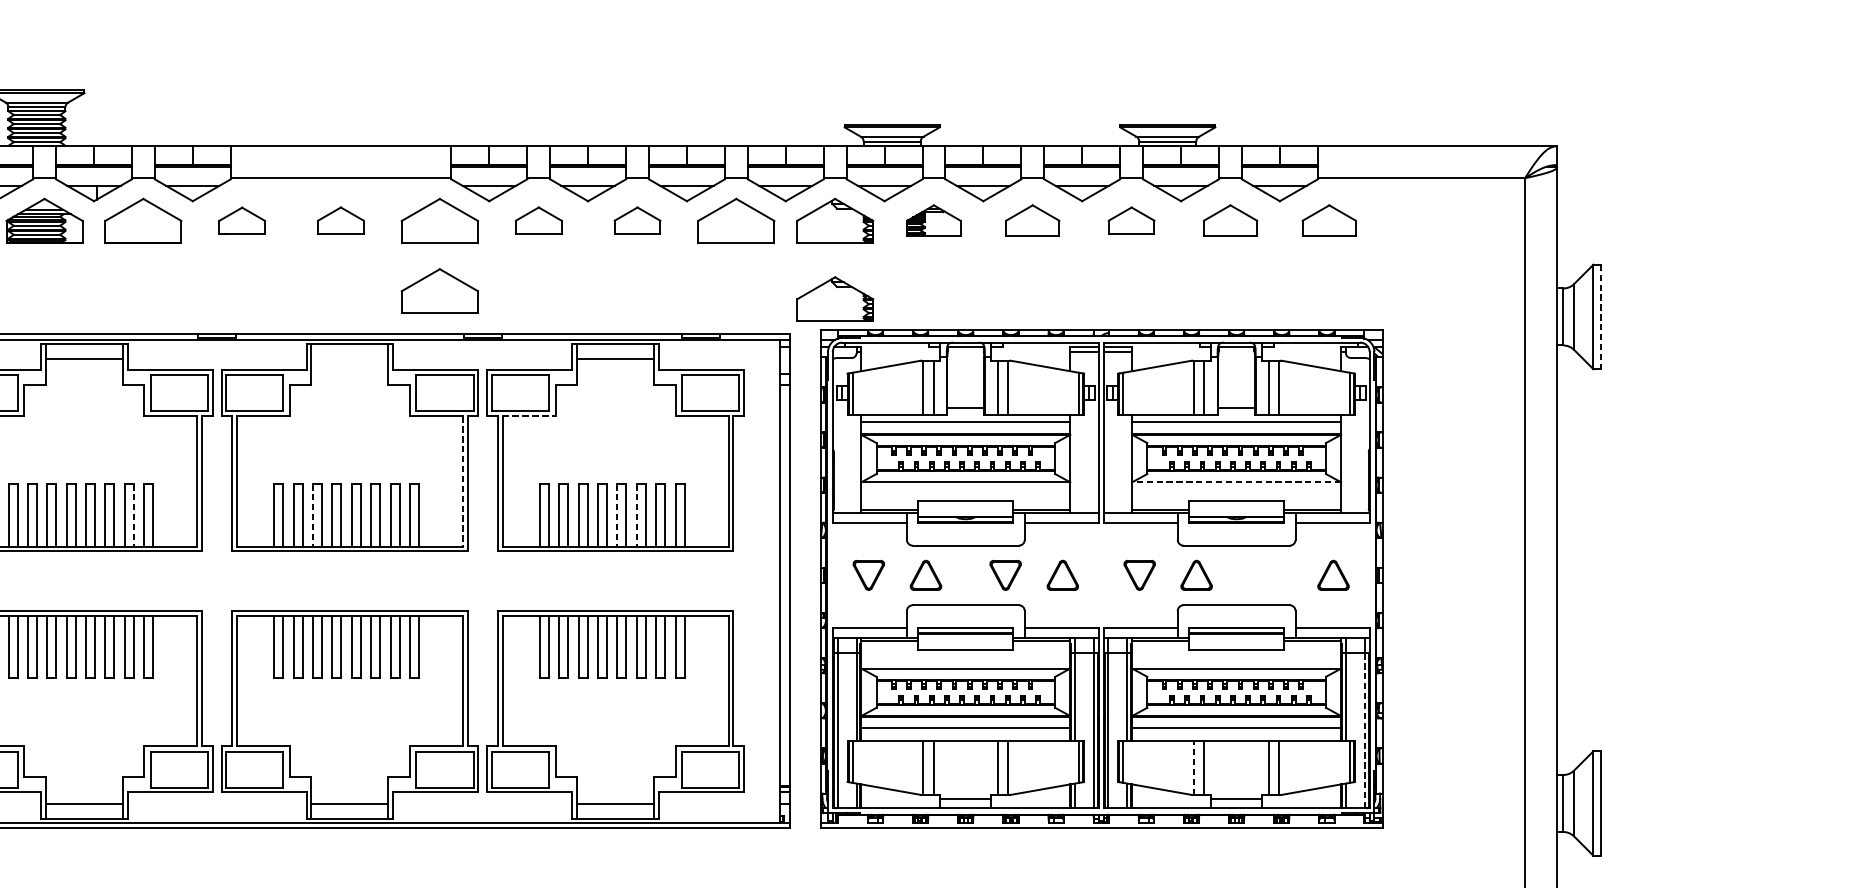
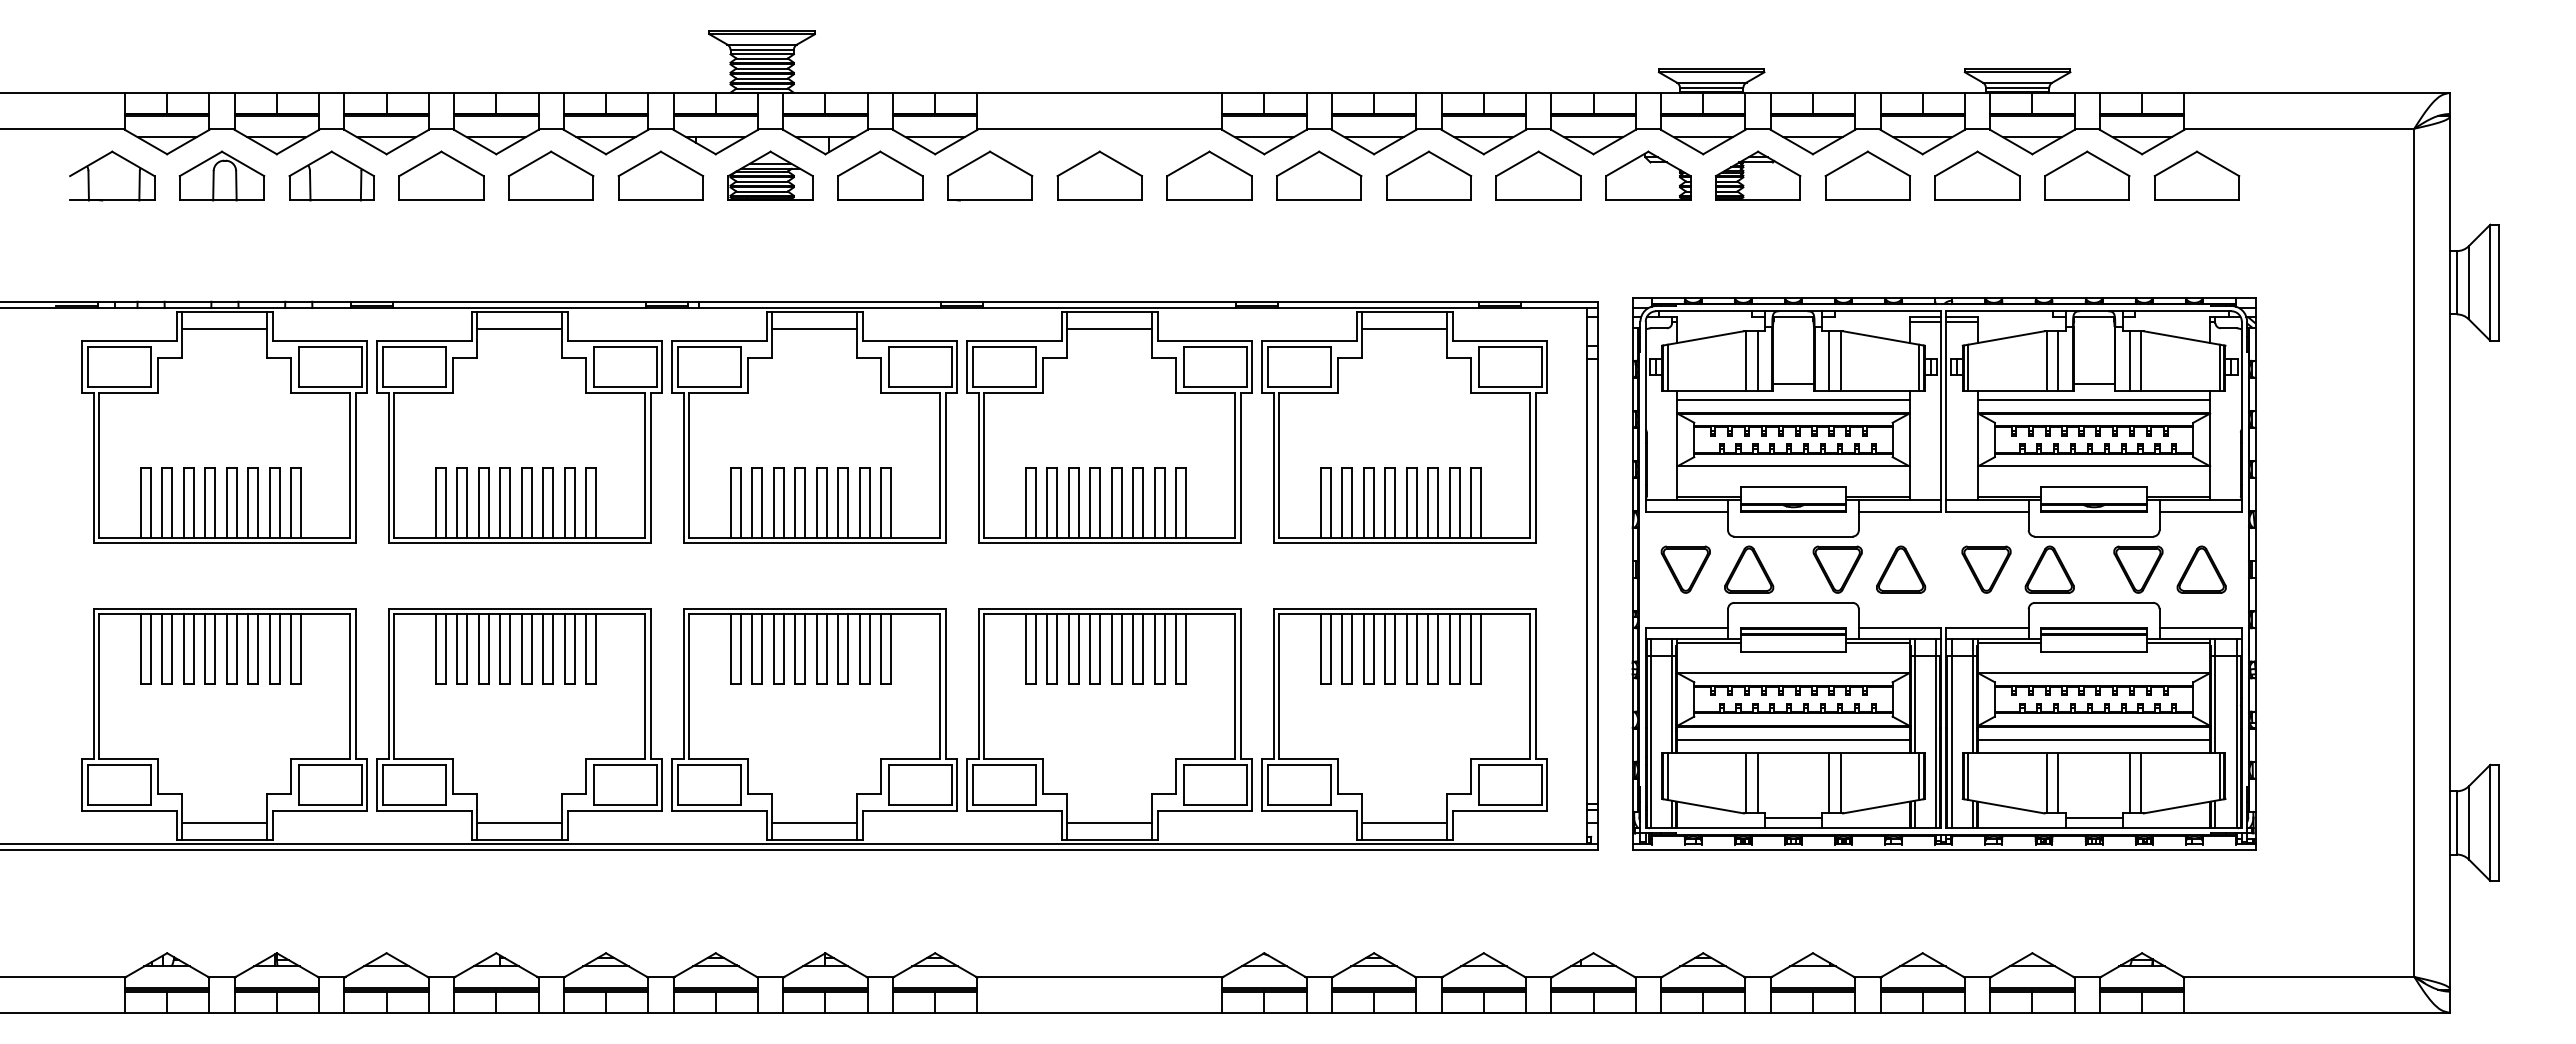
part: (241, 220) -> (989, 175), size x1.67
part: (340, 220) -> (1099, 175), size x1.67
part: (538, 220) -> (1319, 175), size x1.67
part: (637, 220) -> (1428, 175), size x1.67
part: (933, 220) -> (1757, 175), size x1.43
part: (1032, 220) -> (1867, 175), size x1.43
part: (1131, 220) -> (1977, 175), size x1.67
part: (1230, 220) -> (2087, 175), size x1.43
part: (1328, 220) -> (2196, 175), size x1.43
part: (439, 290) -> (1209, 253), removed
part: (835, 298) -> (1648, 262), removed
line: (1600, 317) -> (2498, 283), dashed -> solid
line: (349, 359) -> (1109, 329), added
line: (529, 416) -> (1308, 393), dashed -> solid
line: (463, 481) -> (1235, 465), dashed -> solid
line: (1236, 482) -> (2093, 466), dashed -> solid
line: (133, 515) -> (869, 503), dashed -> solid
line: (312, 515) -> (1068, 503), dashed -> solid
line: (617, 515) -> (1406, 503), dashed -> solid
line: (637, 515) -> (1428, 503), dashed -> solid
part: (868, 575) -> (1685, 569), size x1.43
part: (926, 575) -> (1749, 569), size x1.43
part: (1005, 575) -> (1837, 569), size x1.43
part: (1063, 575) -> (1901, 569), size x1.43
part: (1139, 575) -> (1986, 569), size x1.43
part: (1196, 575) -> (2049, 569), size x1.43
part: (1276, 575) -> (2138, 569), added
part: (1333, 575) -> (2201, 569), size x1.43
line: (1364, 731) -> (2236, 742), dashed -> solid
line: (1193, 767) -> (2046, 782), dashed -> solid

